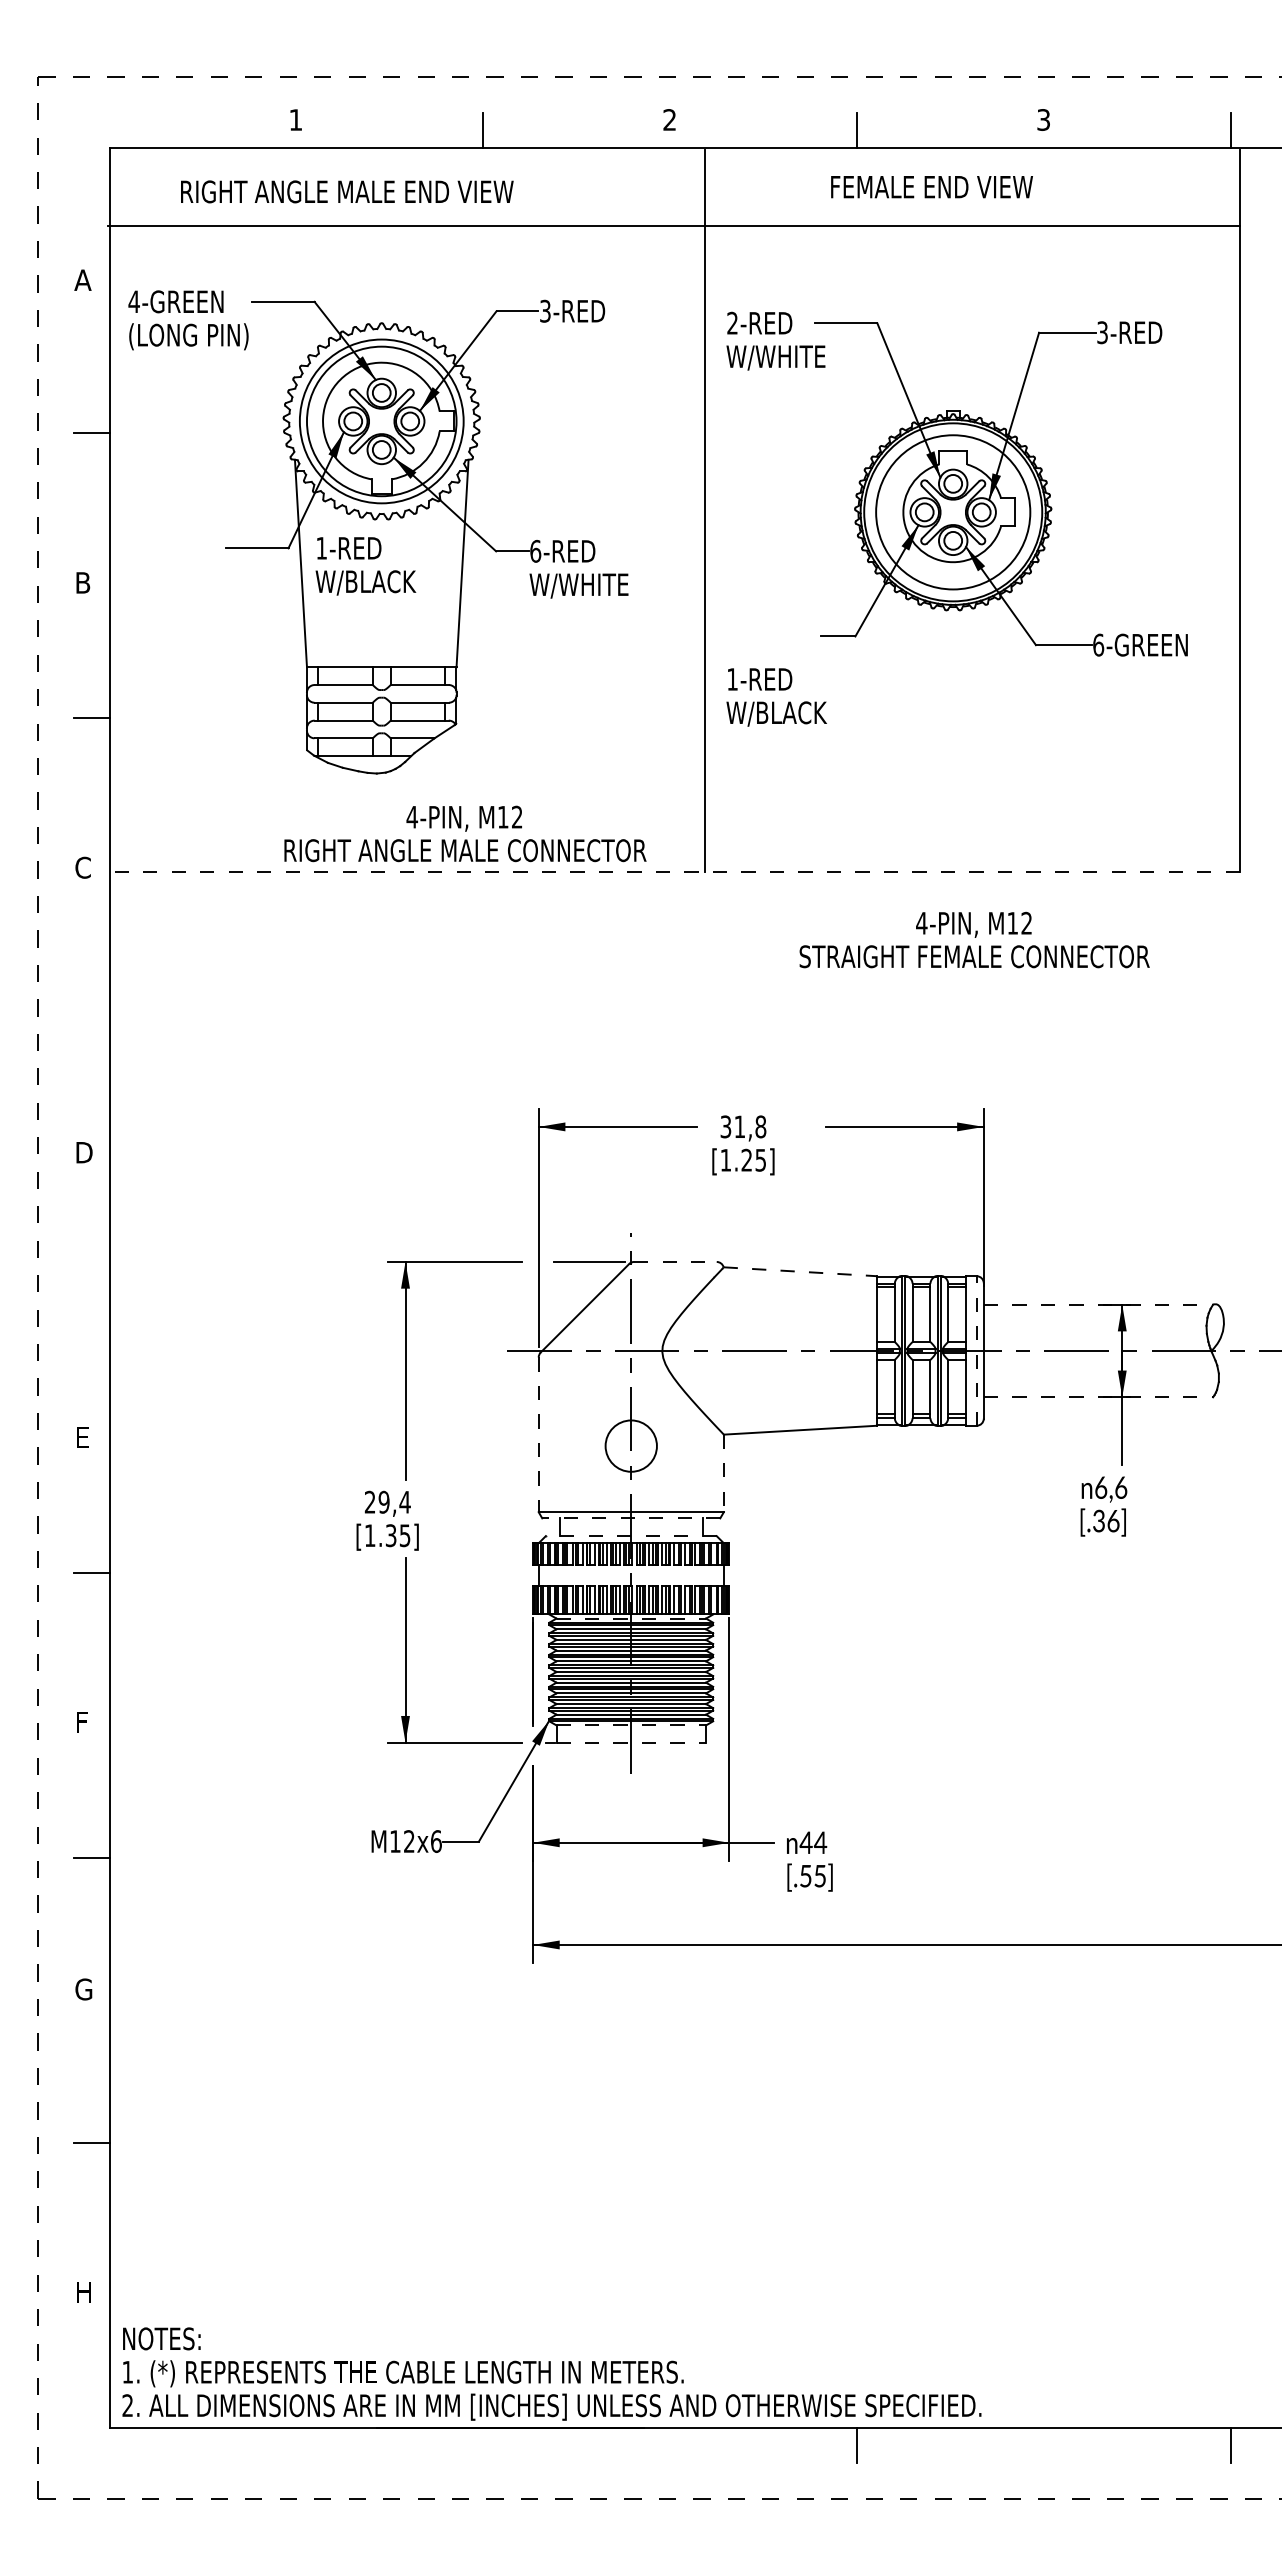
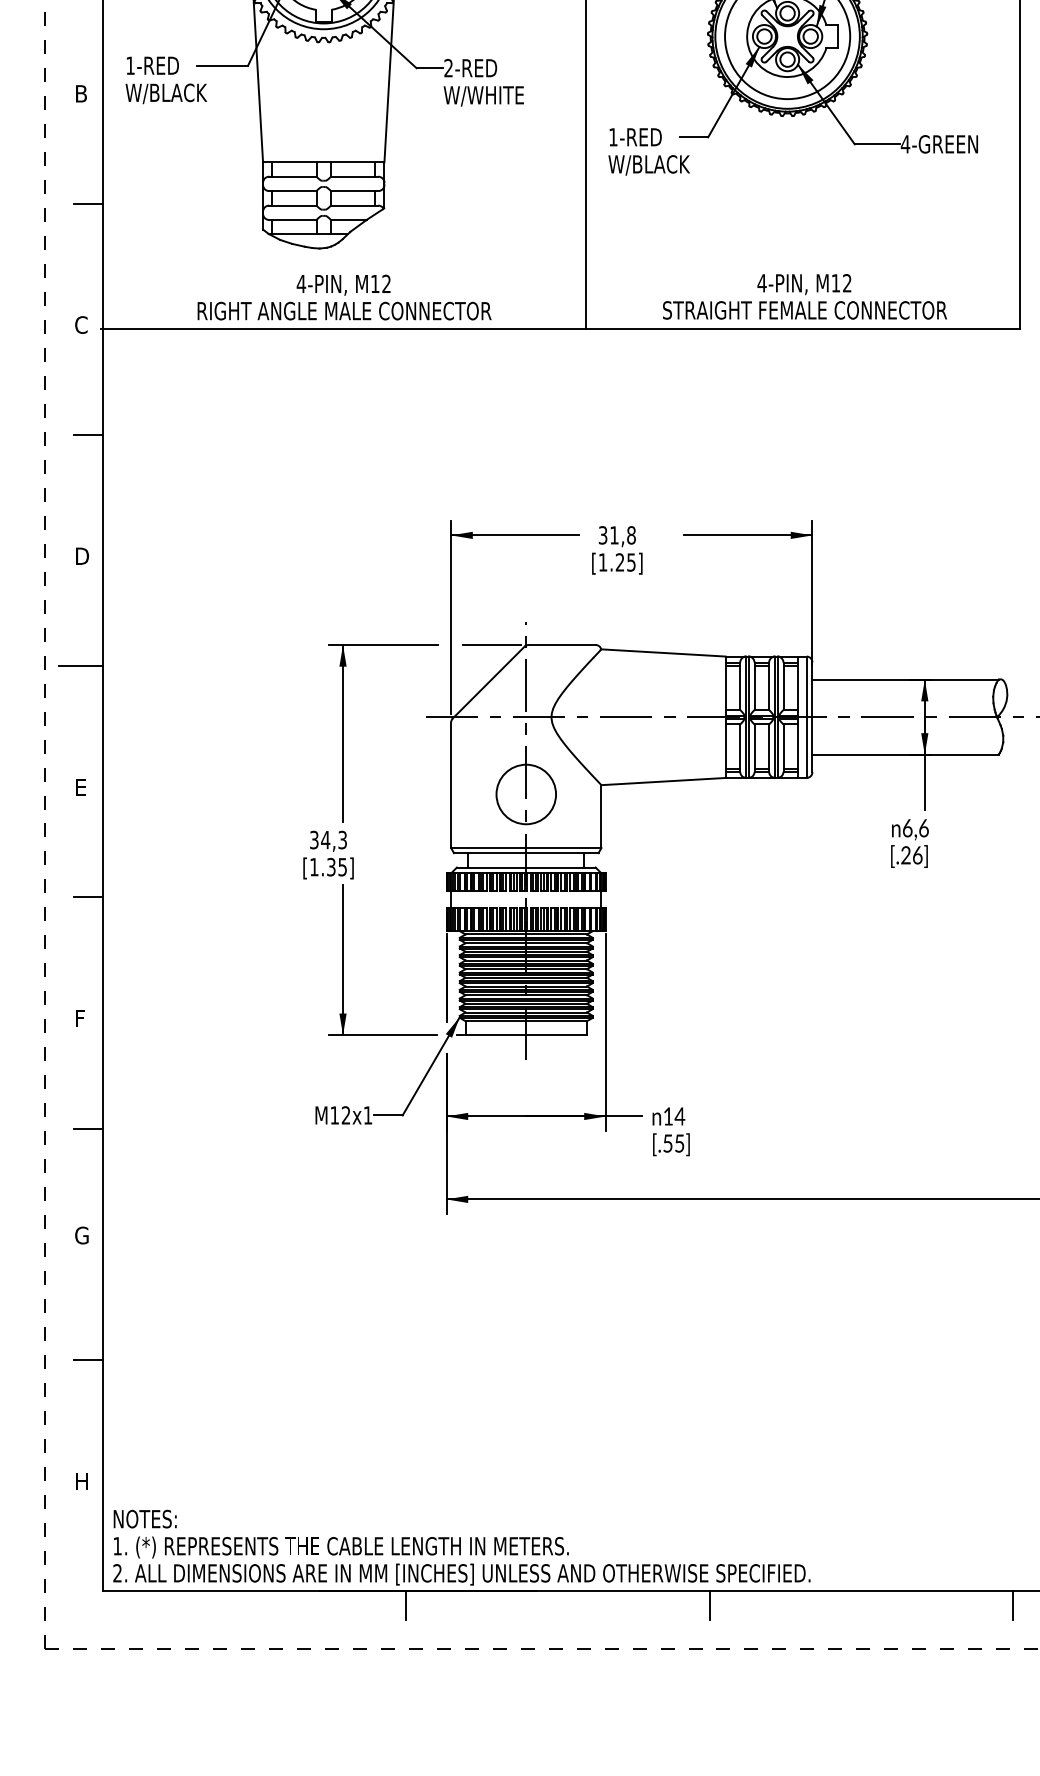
text: (535, 550) -> (448, 67), 6-RED -> 2-RED
text: (365, 566) -> (166, 80), moved
text: (1098, 644) -> (905, 143), 6-GREEN -> 4-GREEN
text: (776, 697) -> (649, 151), moved
text: (465, 833) -> (344, 297), moved
line: (673, 872) -> (560, 328), dashed -> solid
text: (974, 939) -> (804, 296), moved
line: (91, 1003) -> (88, 435), added
line: (675, 1261) -> (562, 644), dashed -> solid
line: (800, 1271) -> (663, 652), dashed -> solid
line: (82, 1288) -> (80, 666), added
line: (1098, 1304) -> (905, 679), dashed -> solid
line: (976, 1350) -> (806, 716), dashed -> solid
line: (1098, 1397) -> (905, 755), dashed -> solid
line: (538, 1435) -> (450, 785), dashed -> solid
circle: (630, 1445) -> (525, 793), size x1.43
line: (723, 1473) -> (601, 816), dashed -> solid
text: (387, 1501) -> (328, 839), 29,4 -> 34,3
line: (630, 1518) -> (525, 853), dashed -> solid
text: (1098, 1524) -> (905, 858), [.36] -> [.26]
line: (630, 1536) -> (525, 867), dashed -> solid
line: (631, 1618) -> (526, 934), dashed -> solid
line: (631, 1725) -> (526, 1021), dashed -> solid
line: (631, 1742) -> (526, 1035), dashed -> solid
text: (436, 1841) -> (368, 1115), M12x6 -> M12x1
text: (805, 1842) -> (667, 1116), 44 -> 14
line: (483, 2445) -> (406, 1605), added

